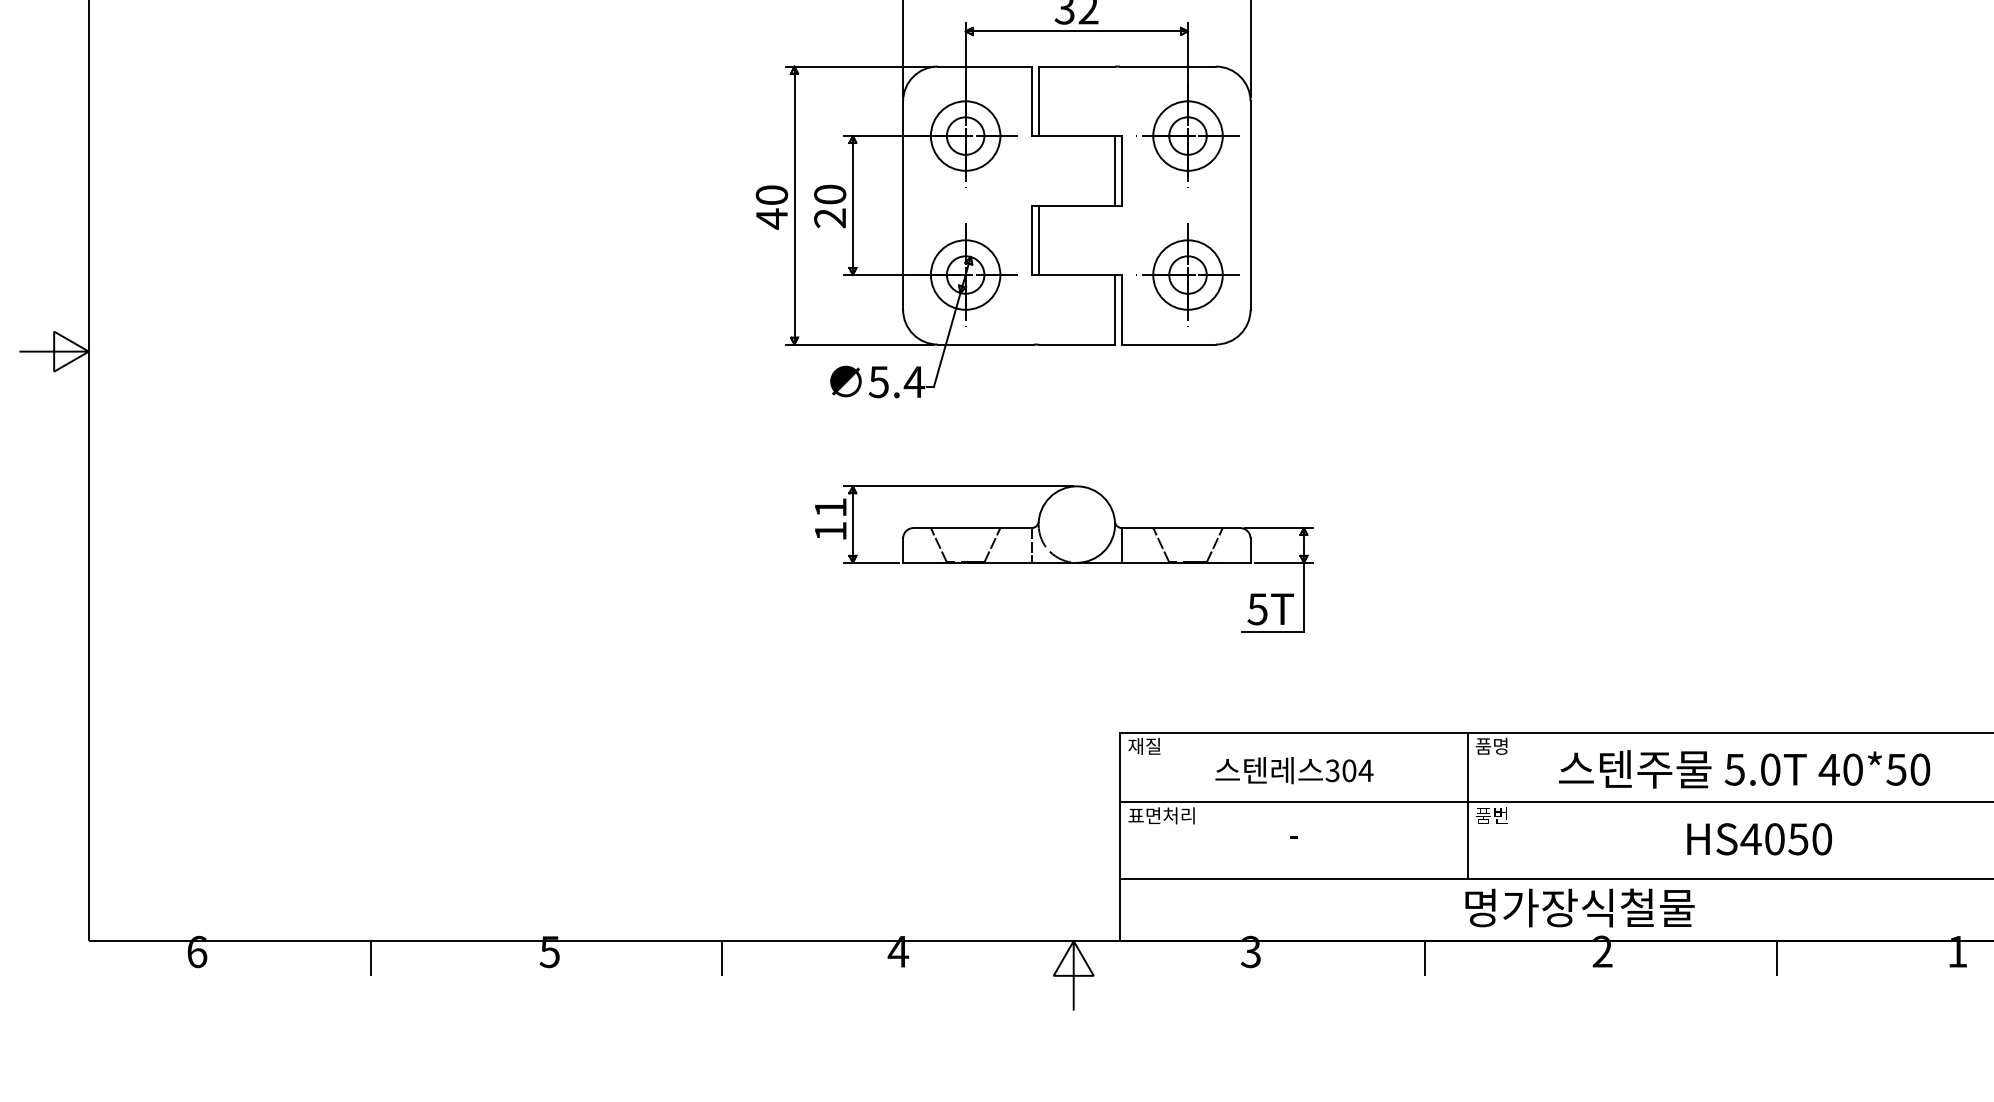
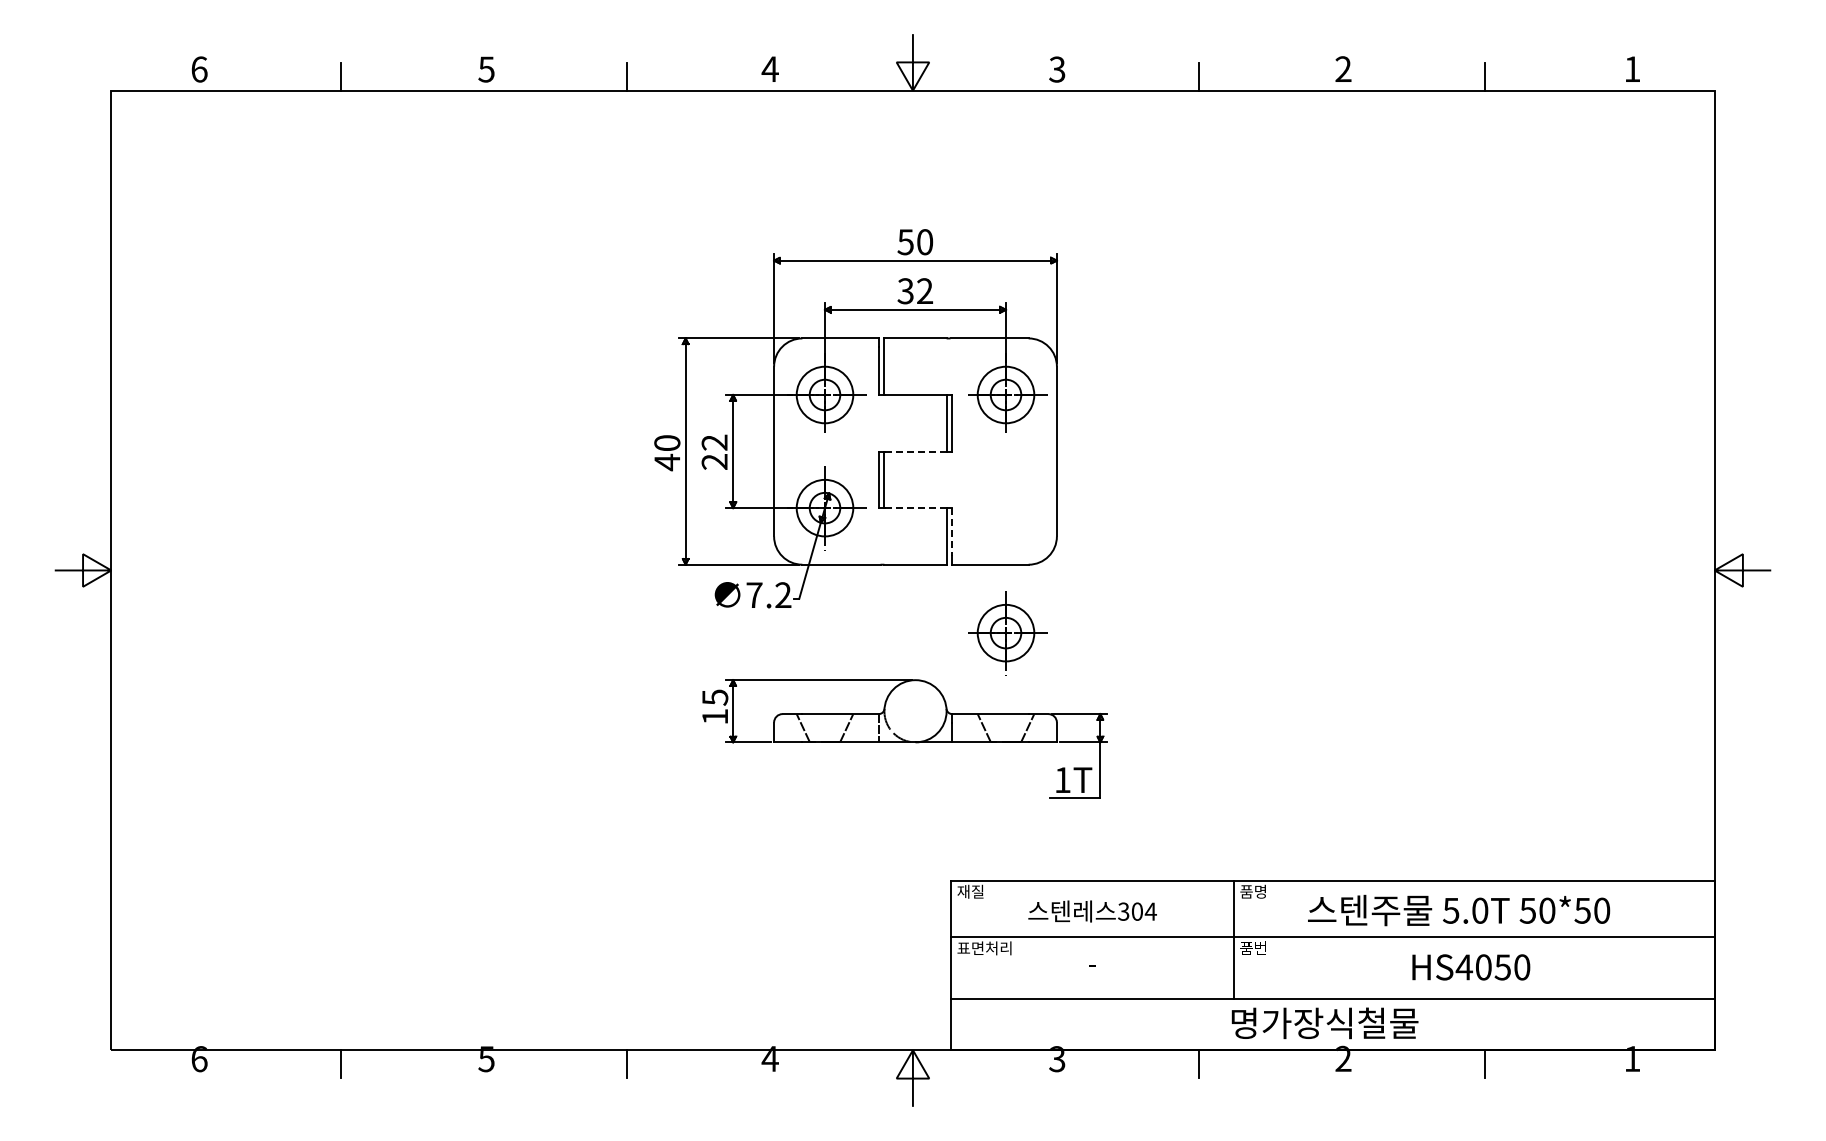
text: (829, 194) -> (714, 442), 20 -> 22
line: (1078, 205) -> (916, 451), solid -> dashed
line: (1076, 275) -> (915, 508), solid -> dashed
part: (1189, 275) -> (1007, 633), moved
line: (1122, 304) -> (952, 532), solid -> dashed
text: (897, 382) -> (769, 595), 5.4 -> 7.2
text: (831, 507) -> (715, 697), 11 -> 15
text: (1257, 609) -> (1062, 780), 5T -> 1T
text: (1828, 769) -> (1527, 910), 40*50 -> 50*50

